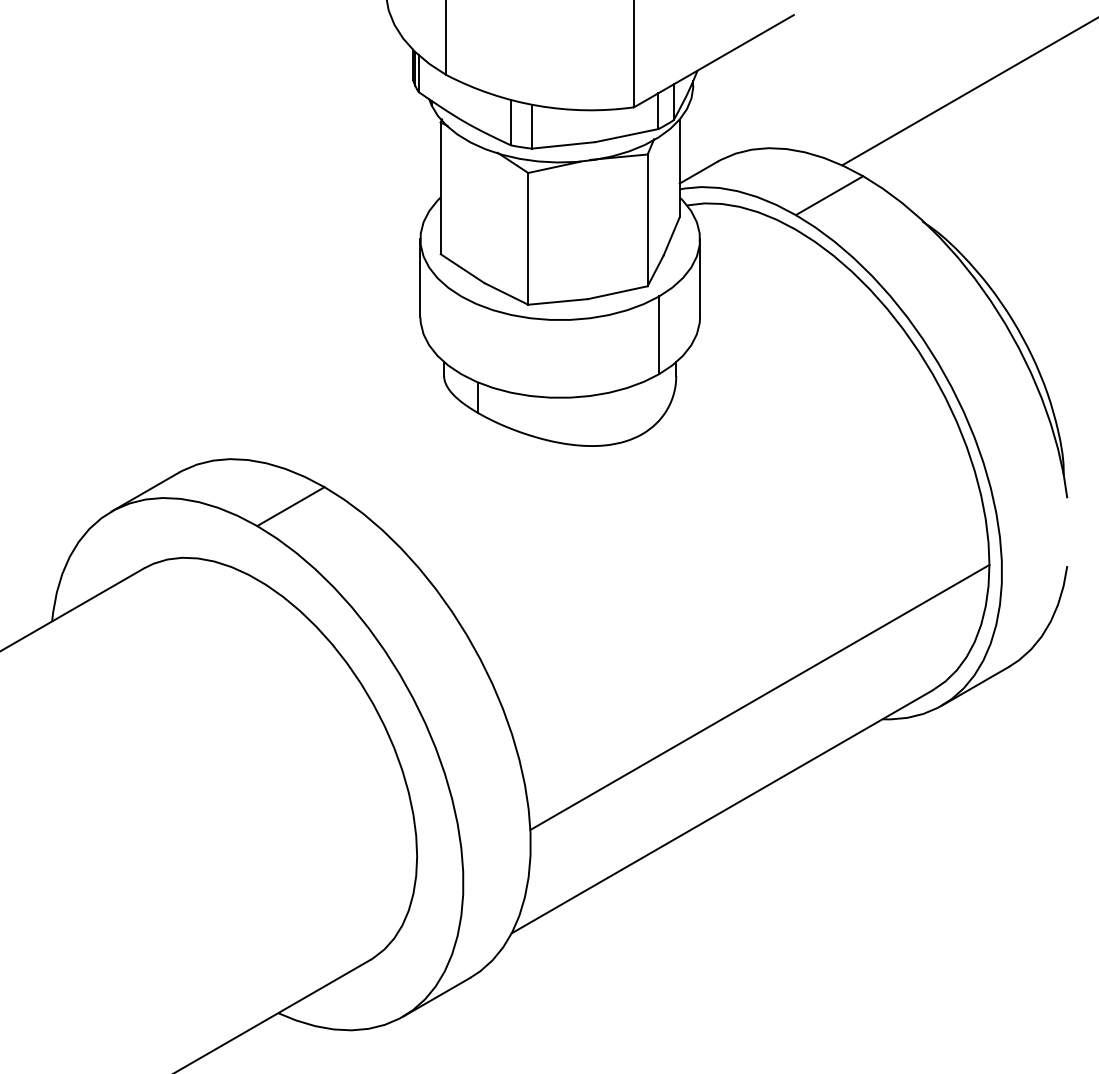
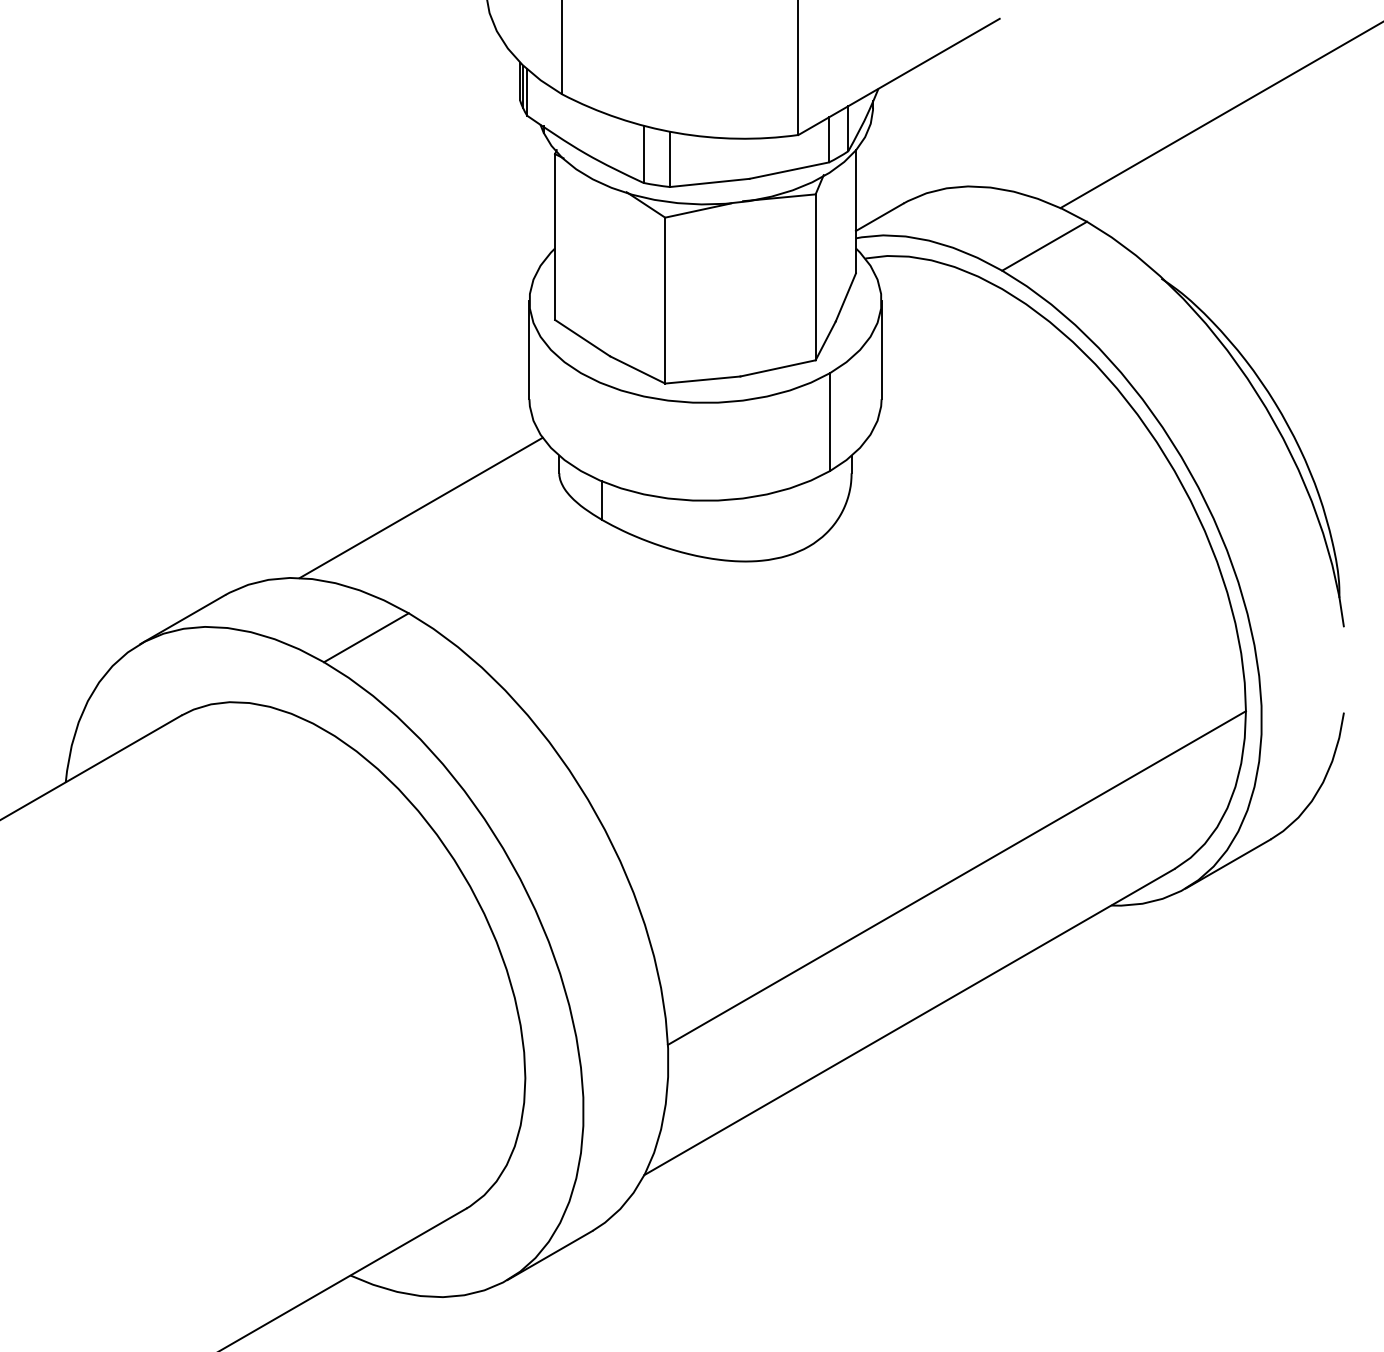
line: (333, 403) -> (420, 507), added

